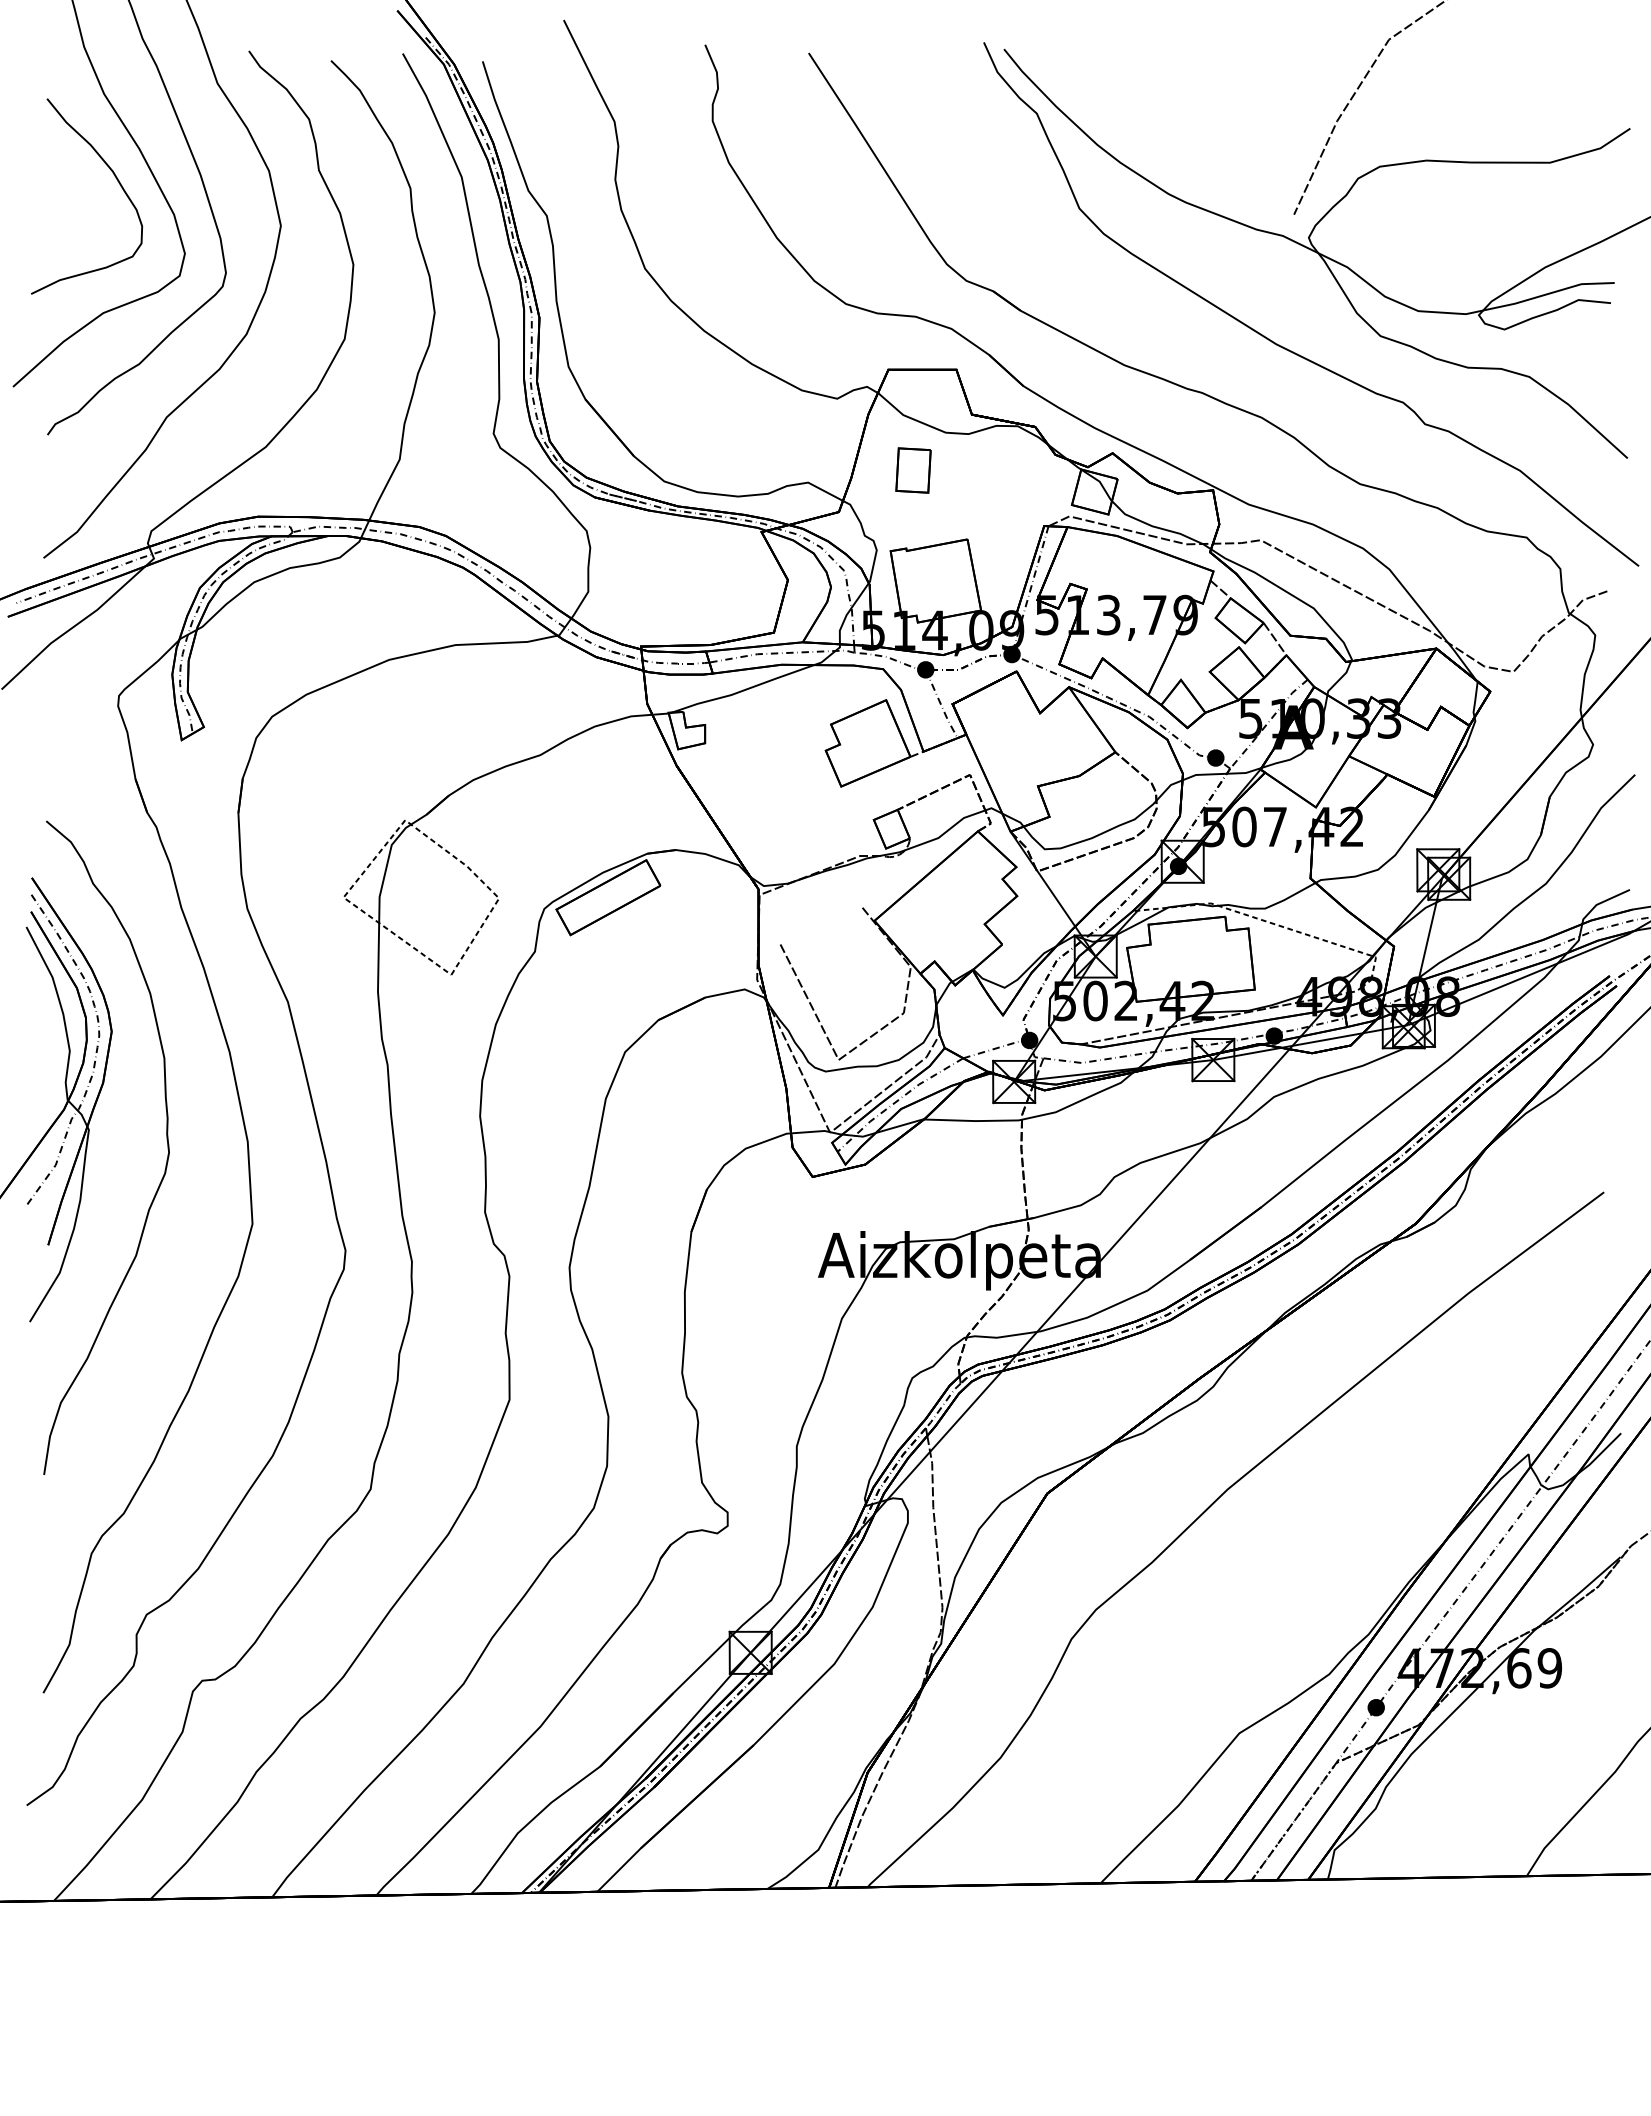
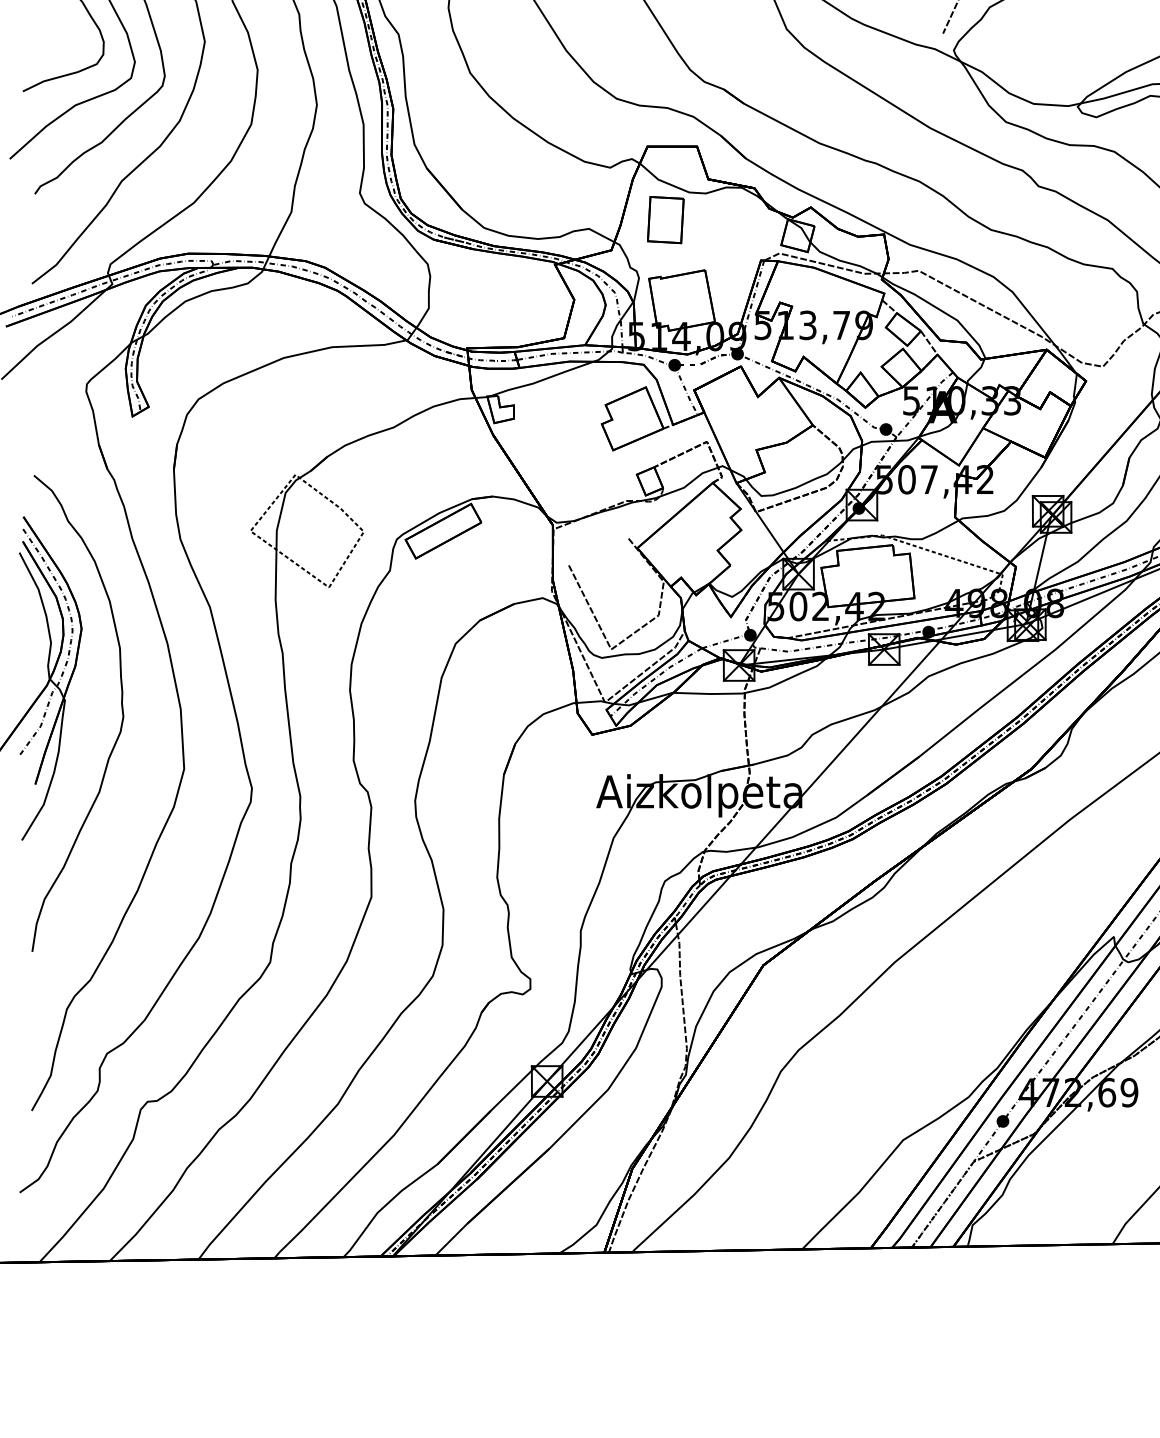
part: (913, 470) -> (665, 220), size x1.43

